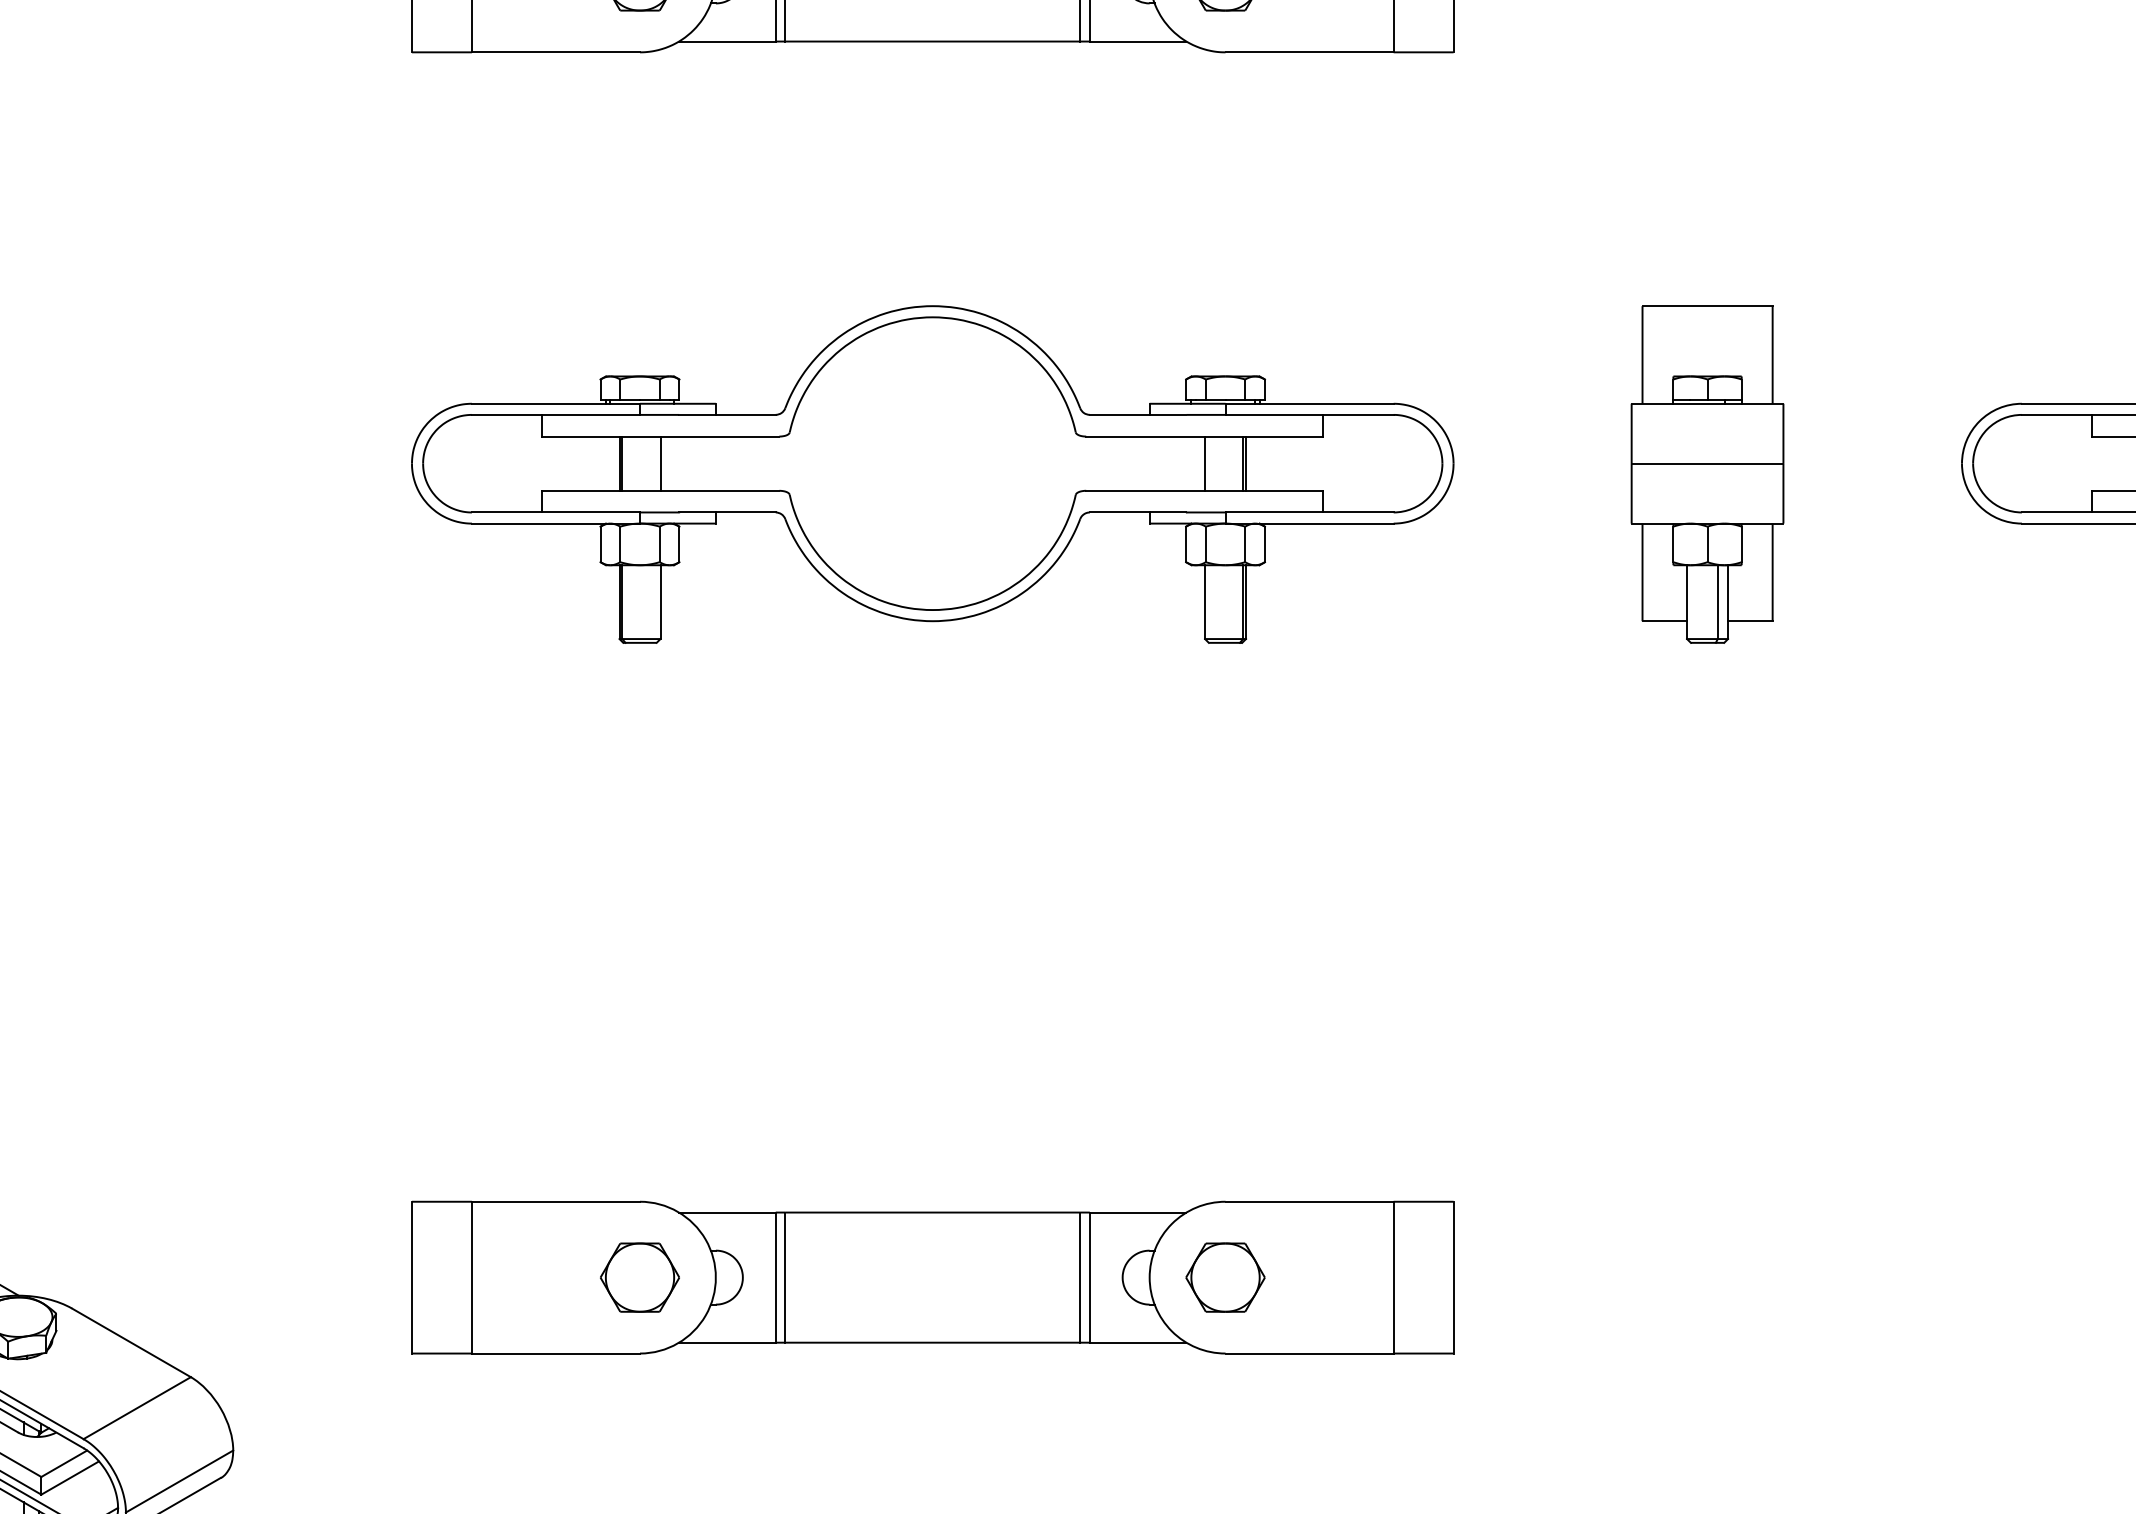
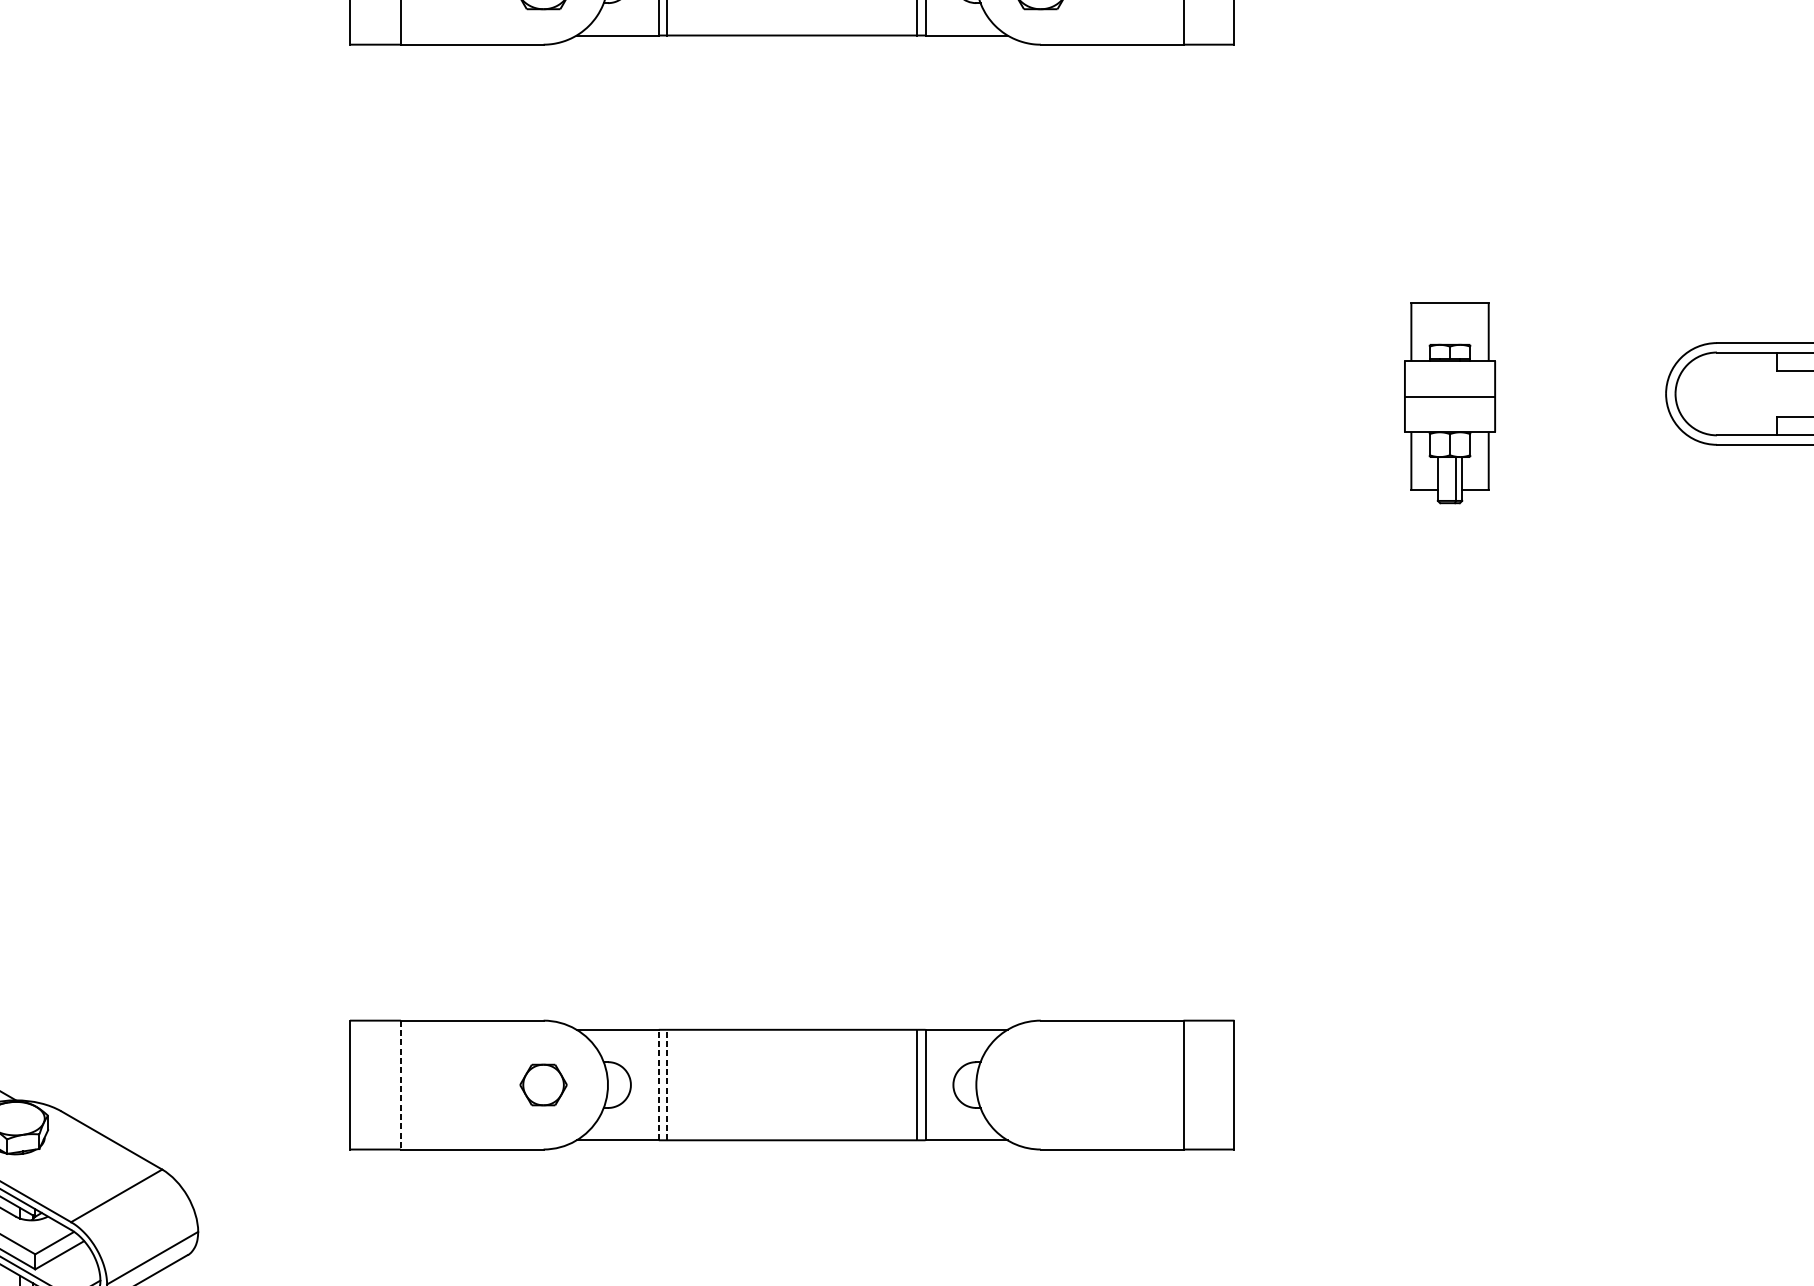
part: (932, 474) -> (791, 403), removed
part: (1707, 474) -> (1449, 403), size x0.7
line: (471, 1277) -> (400, 1084), solid -> dashed
part: (639, 1277) -> (543, 1084), size x0.7
line: (775, 1277) -> (658, 1084), solid -> dashed
line: (785, 1277) -> (667, 1084), solid -> dashed
part: (1225, 1277) -> (1040, 1084), removed

